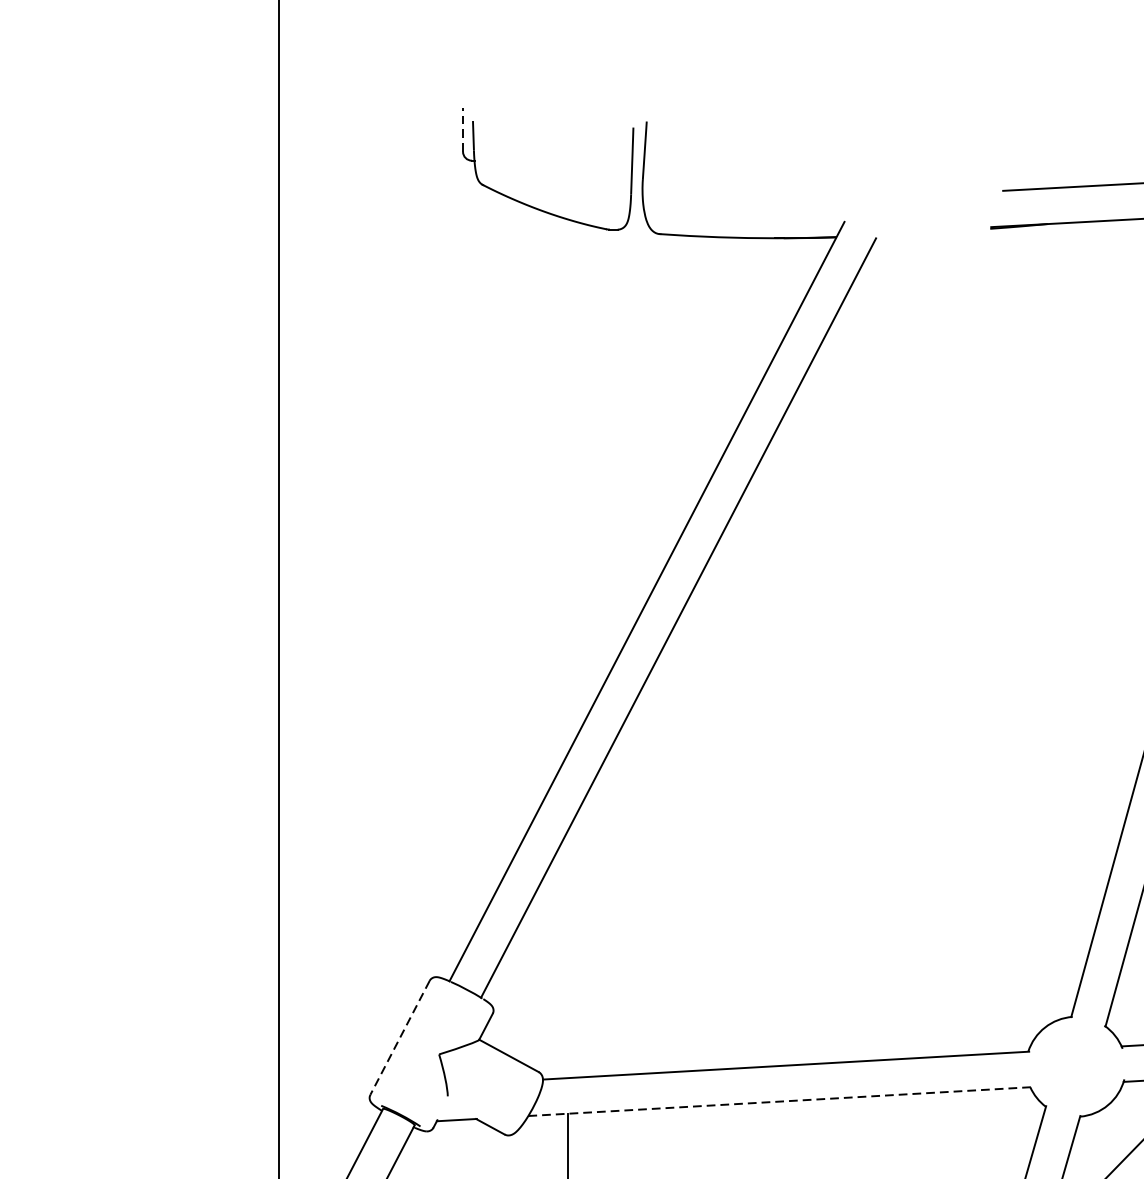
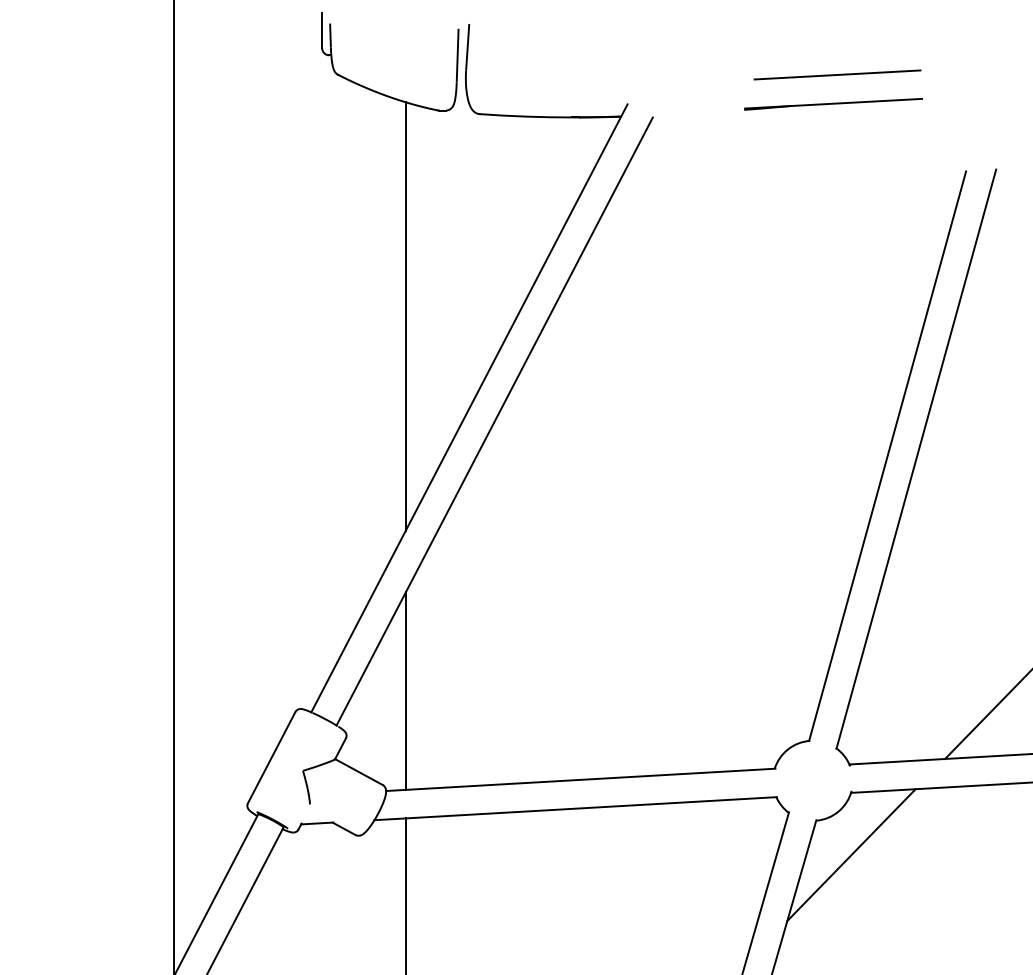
line: (463, 129) -> (322, 30), dashed -> solid
line: (567, 486) -> (405, 316), added
line: (567, 954) -> (405, 690), added
line: (399, 1038) -> (271, 758), dashed -> solid
line: (779, 1101) -> (575, 808), dashed -> solid

